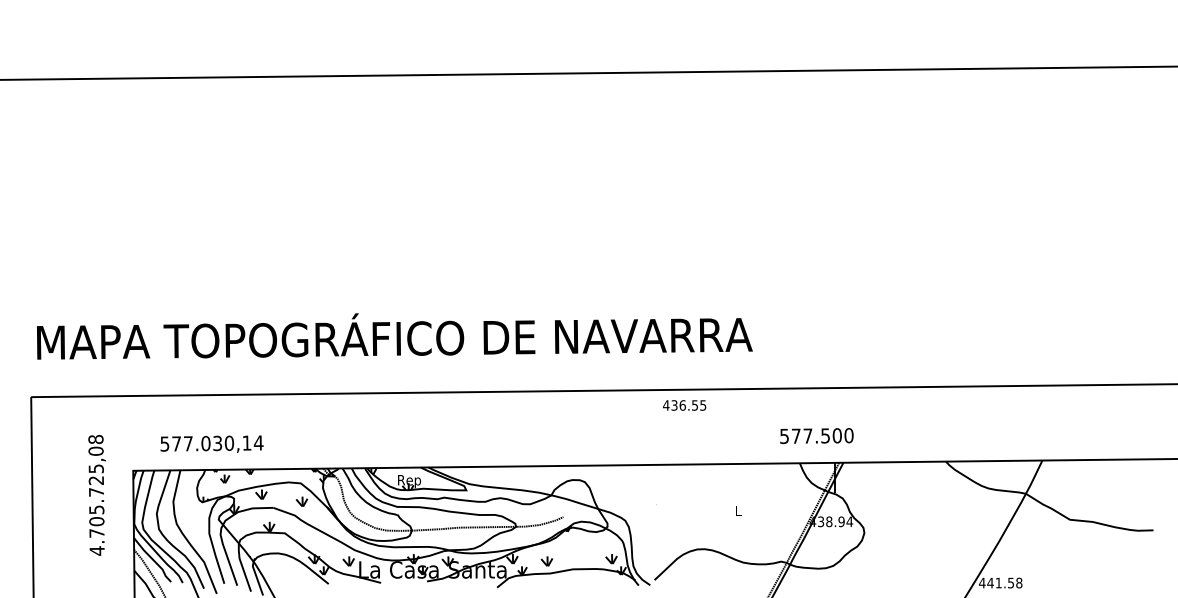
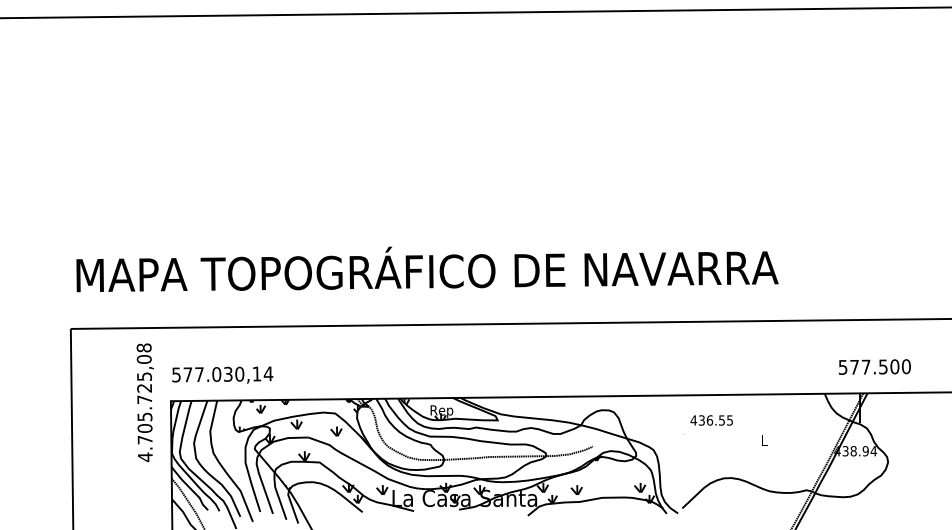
text: (684, 405) -> (711, 420), moved
text: (816, 436) -> (874, 367), moved
text: (211, 443) -> (222, 374), moved
text: (96, 495) -> (144, 402), moved

